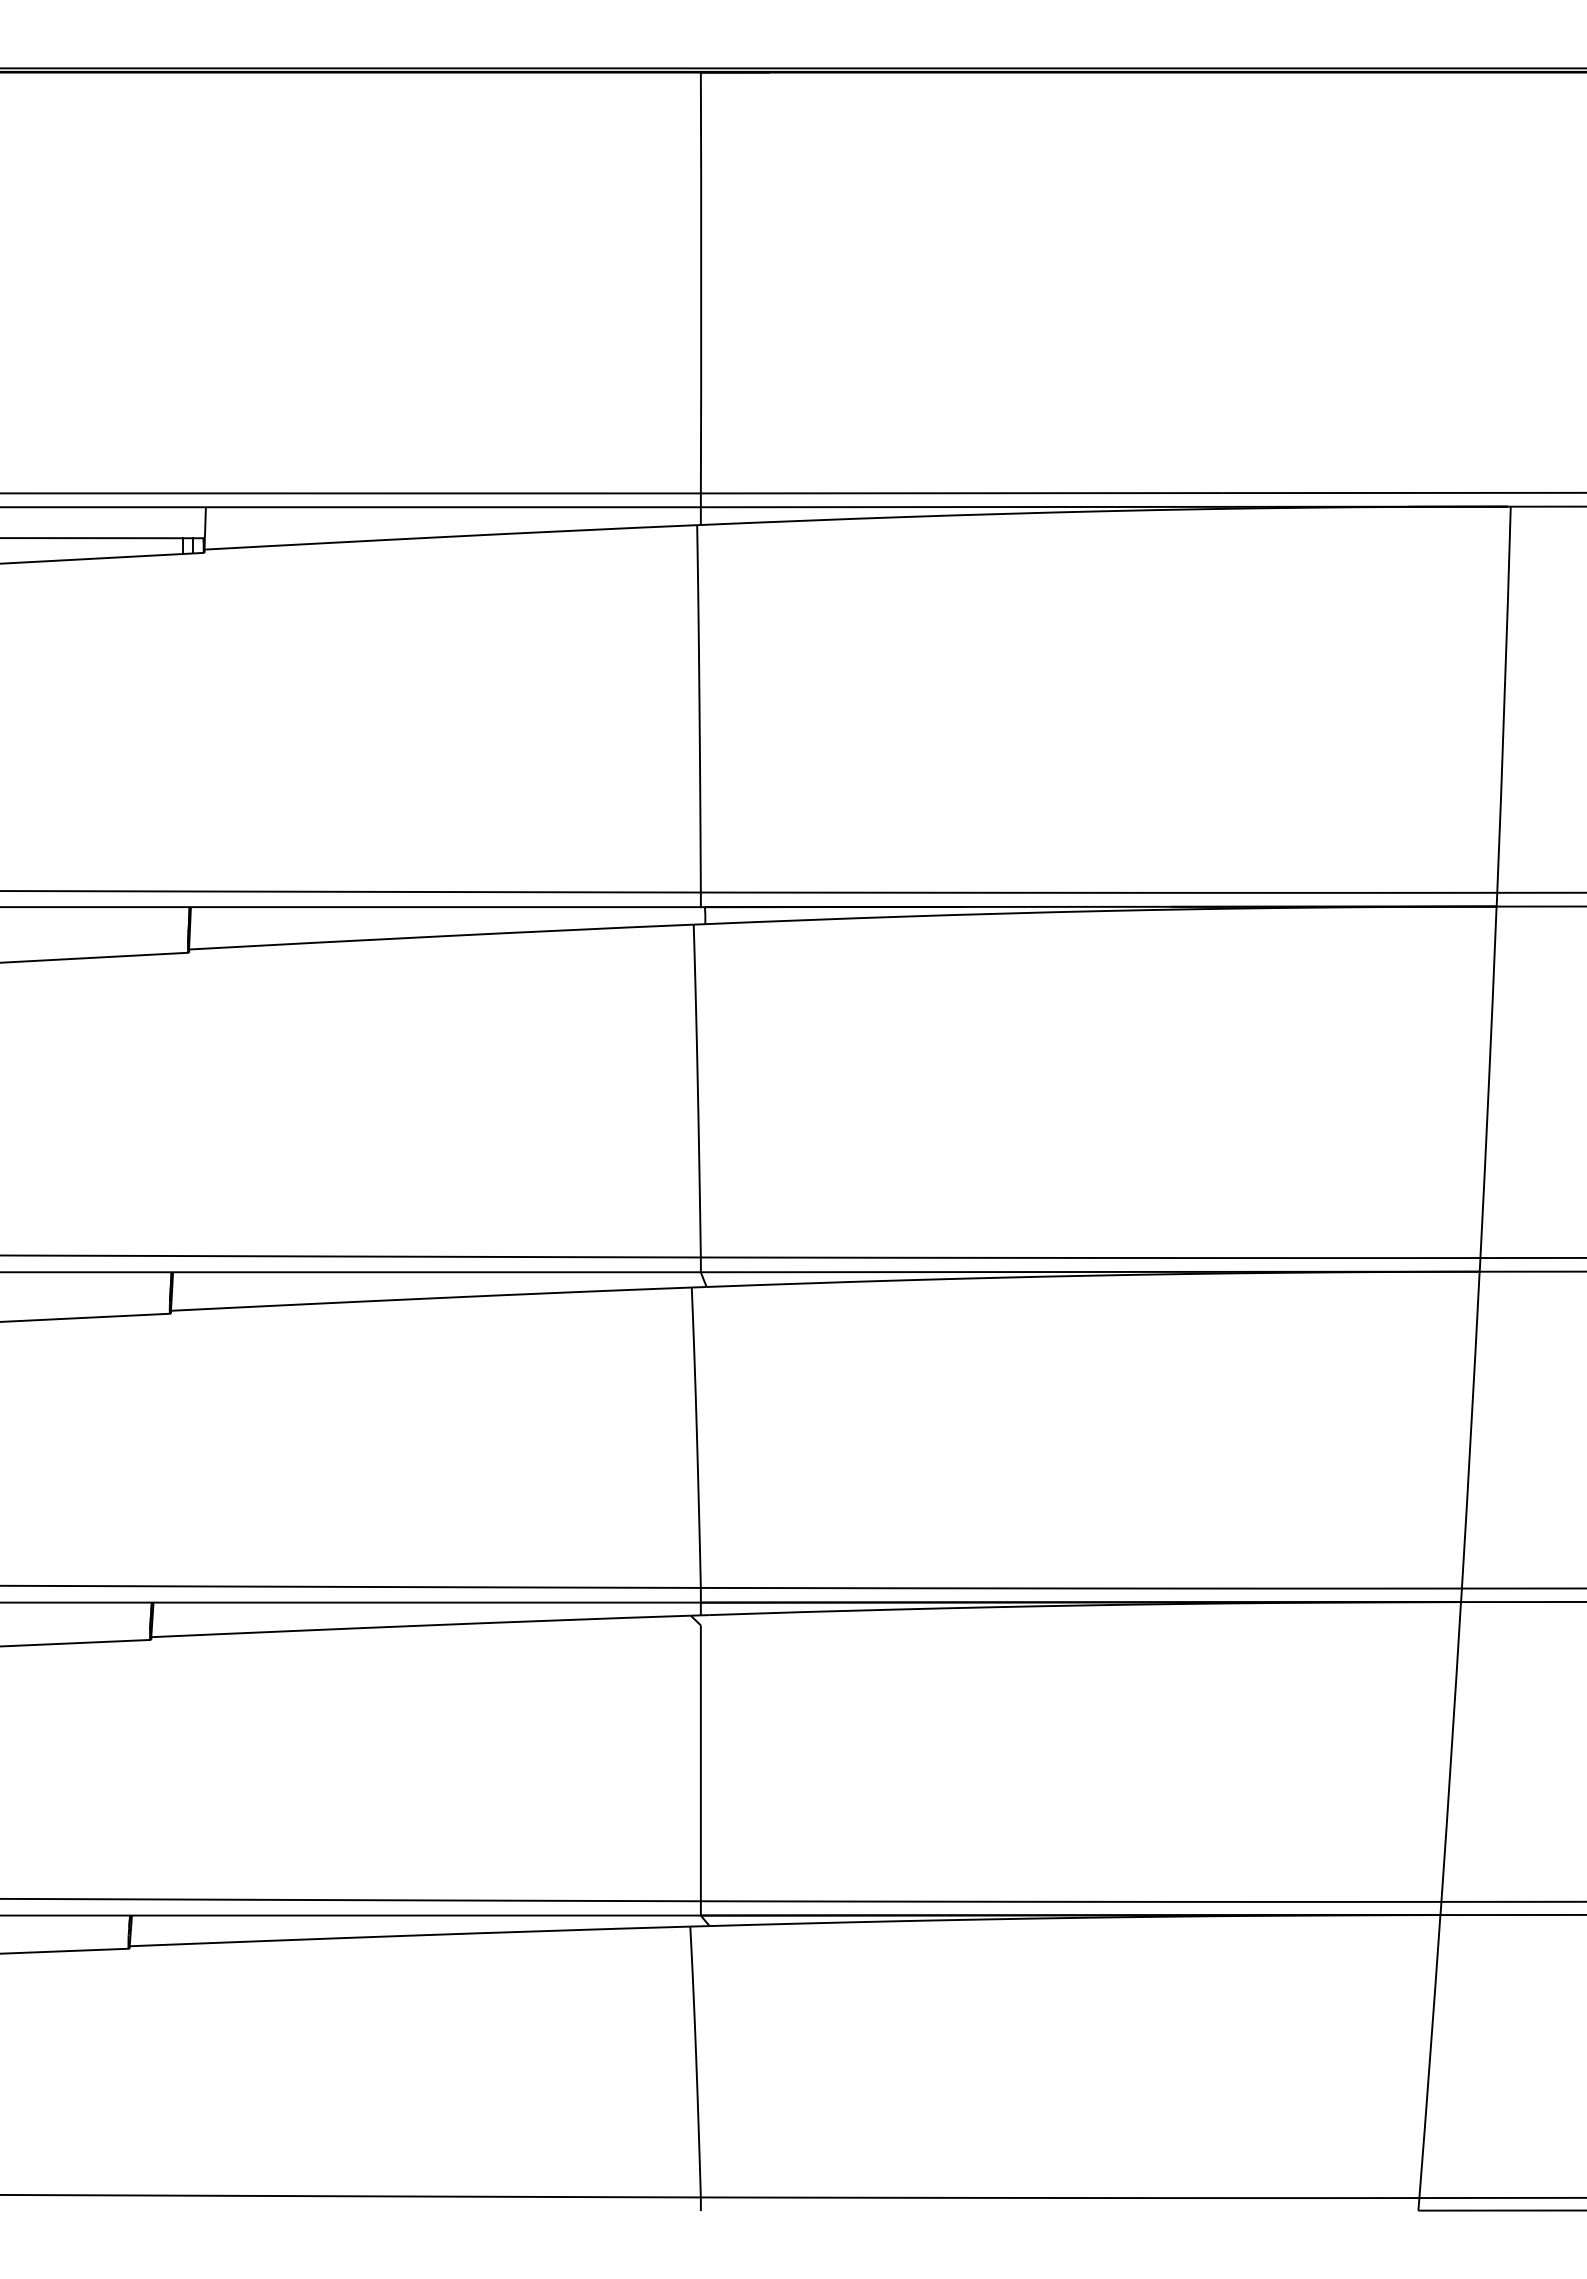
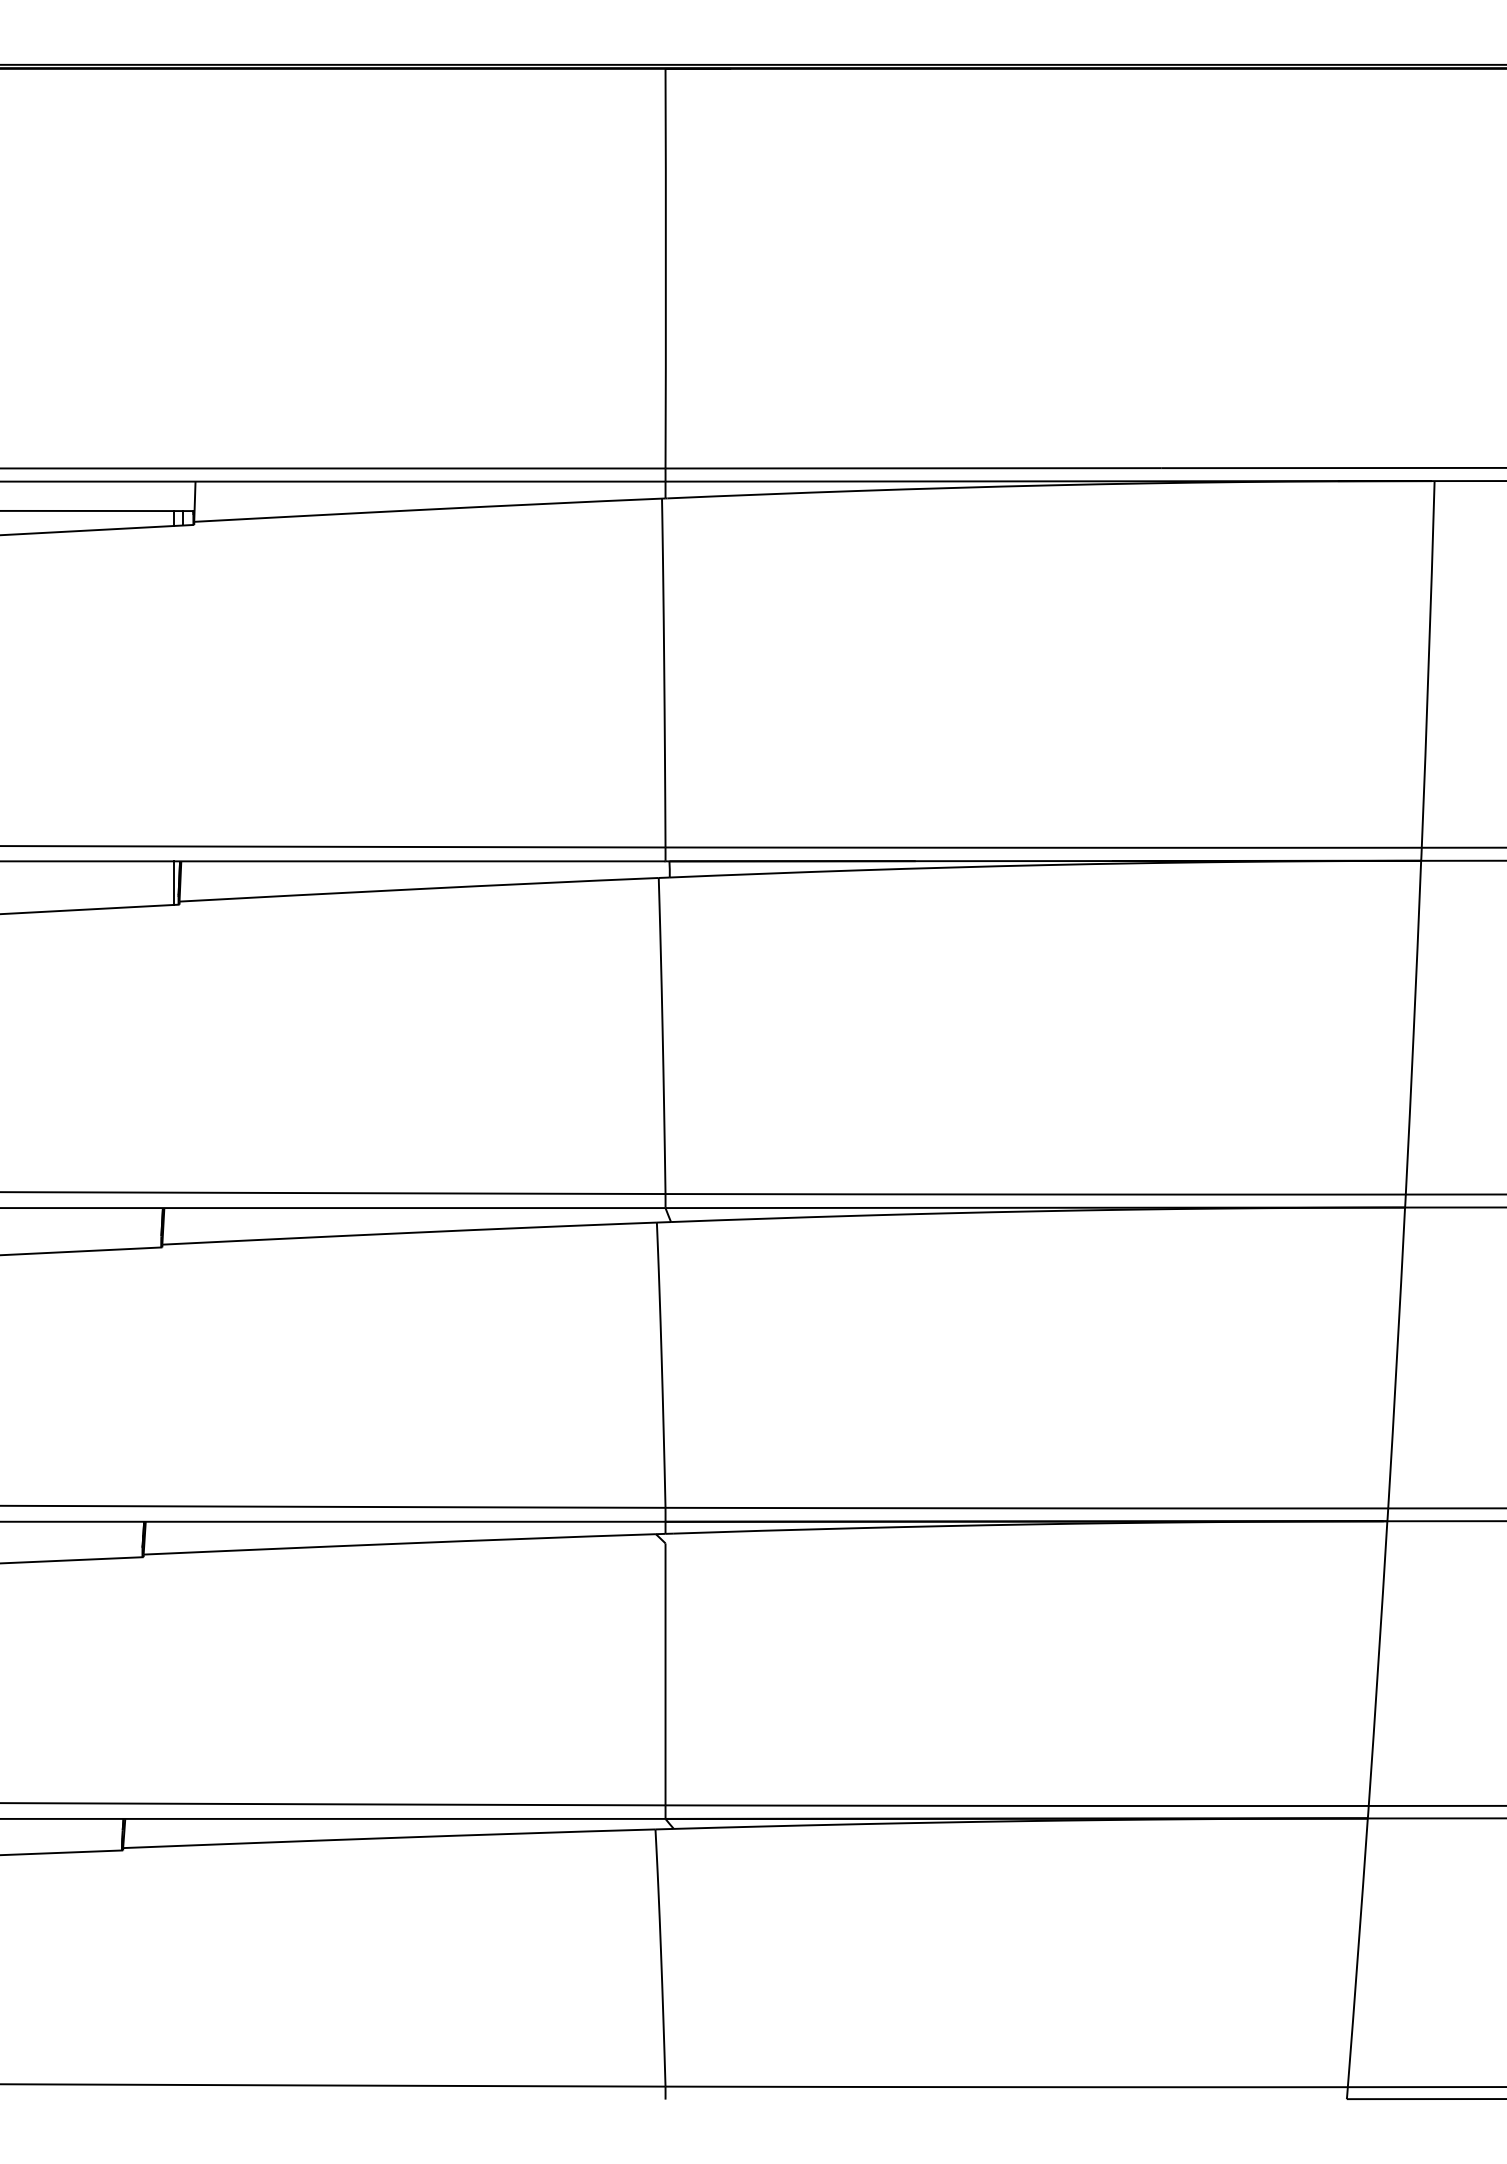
line: (182, 930) -> (173, 883), added

